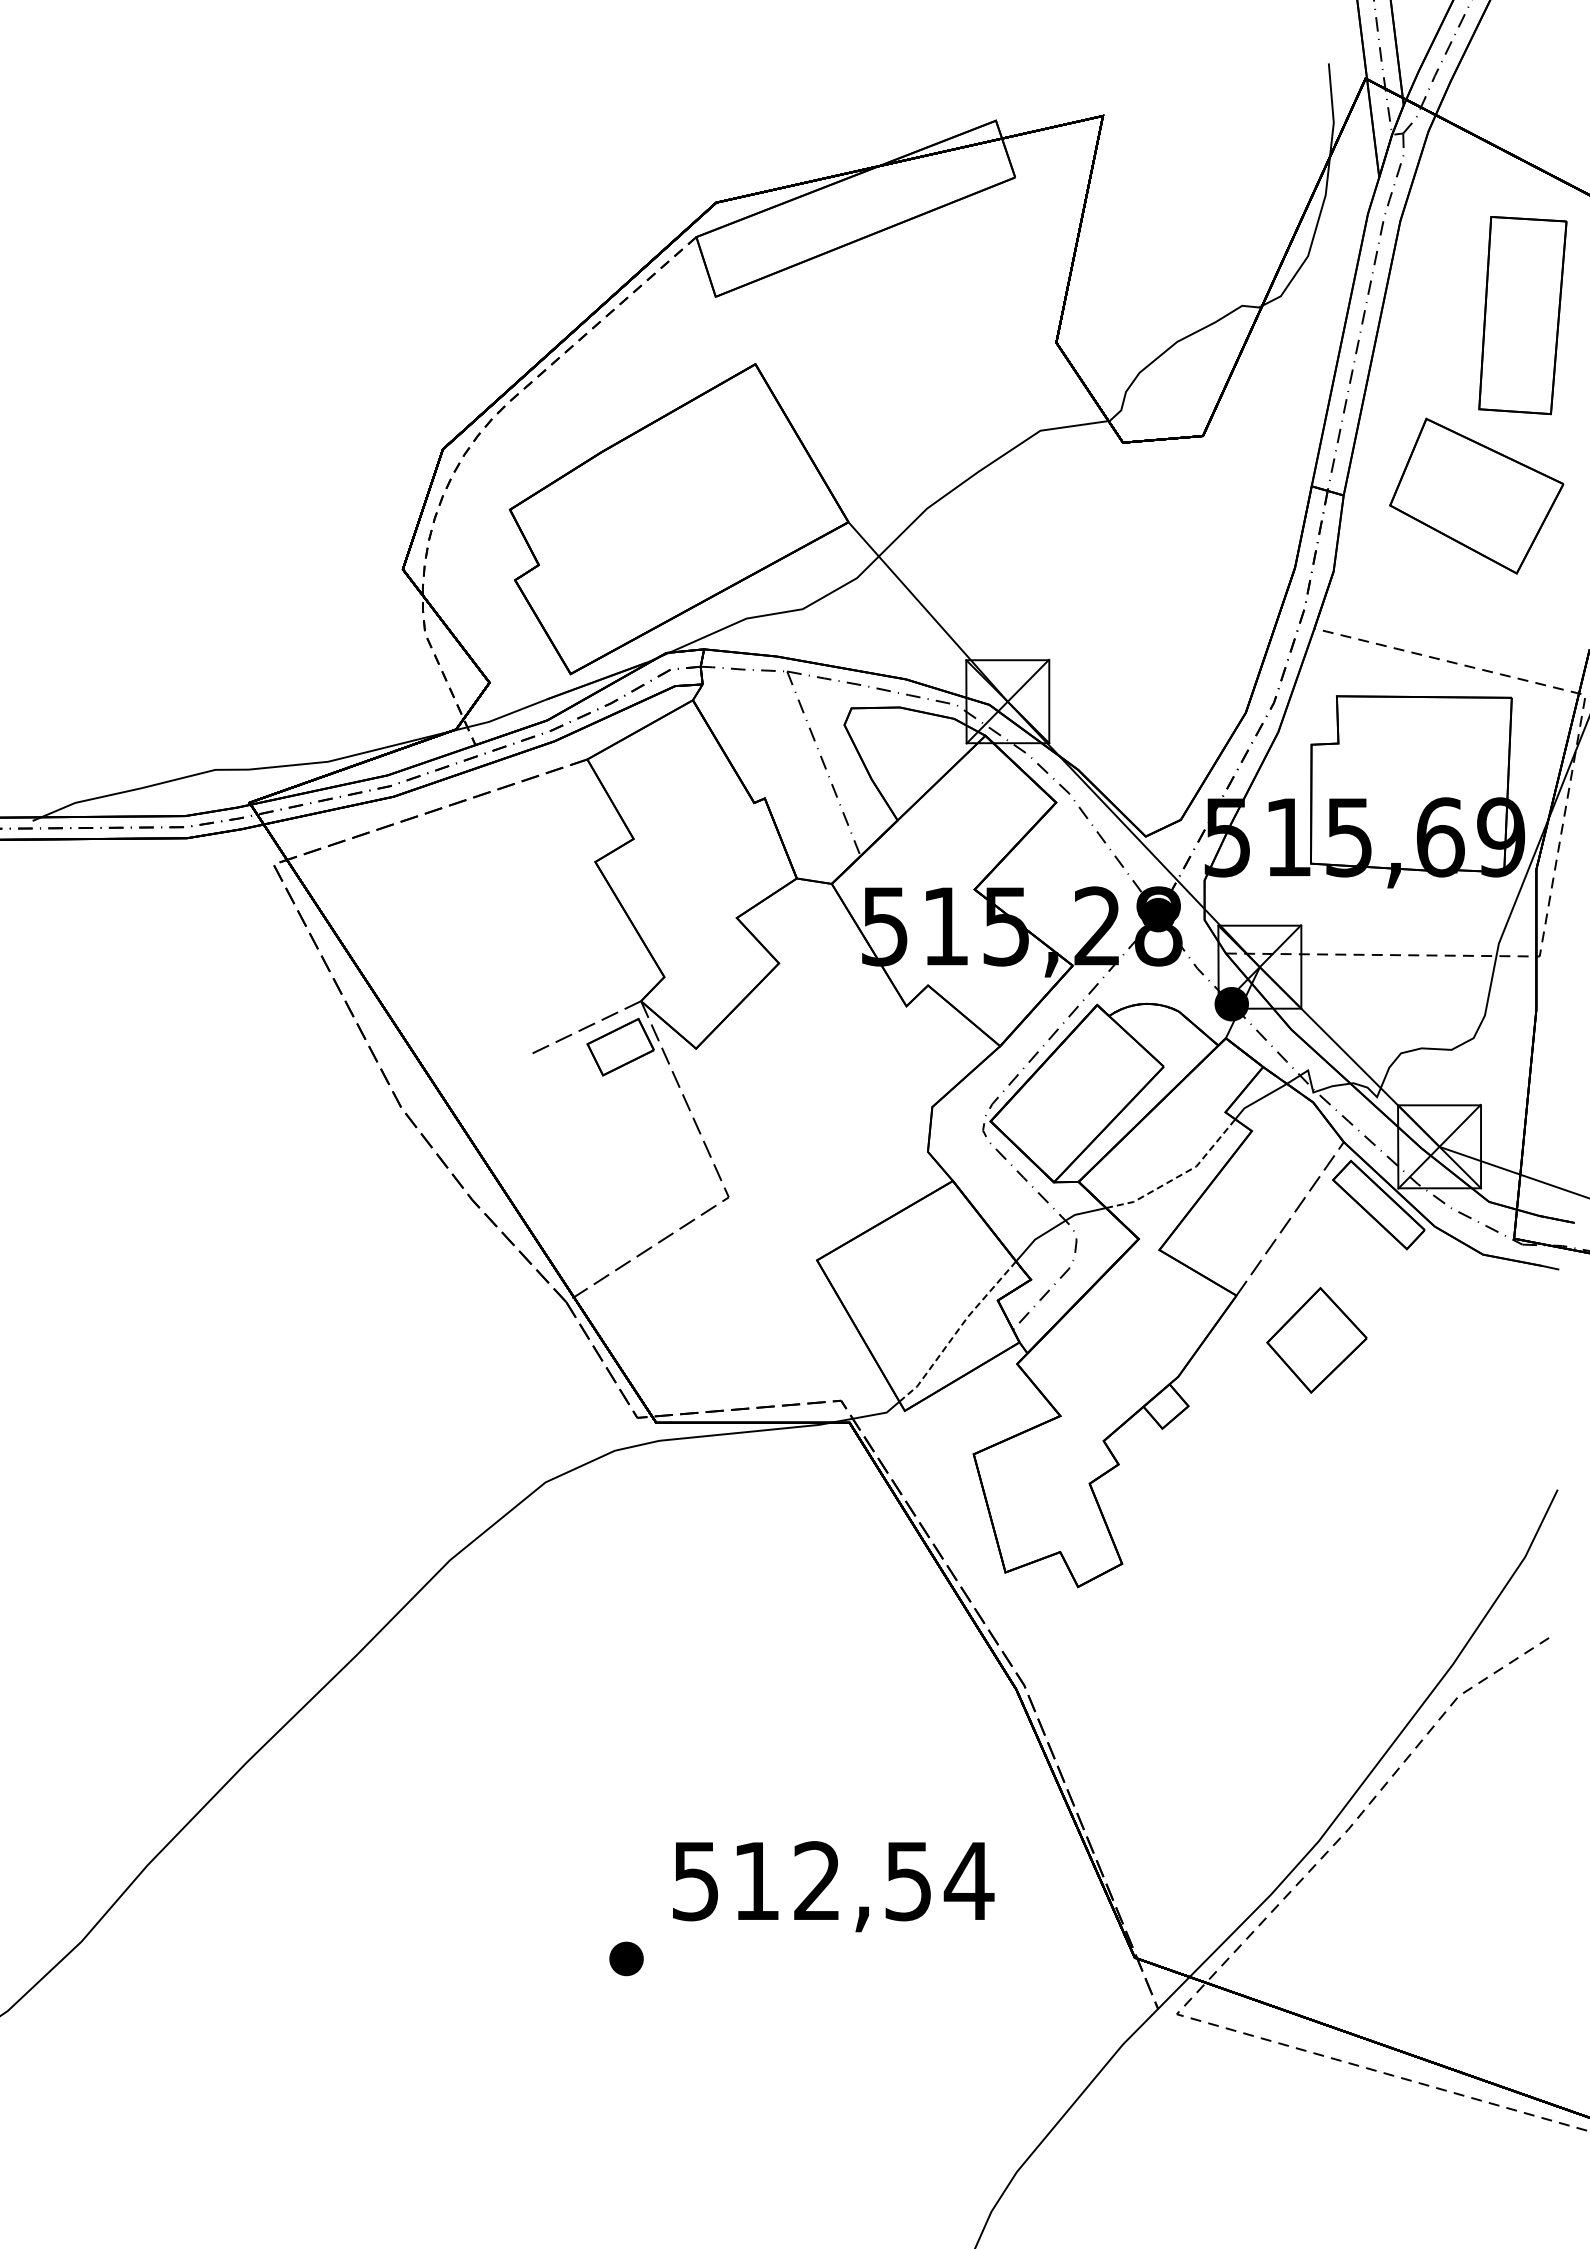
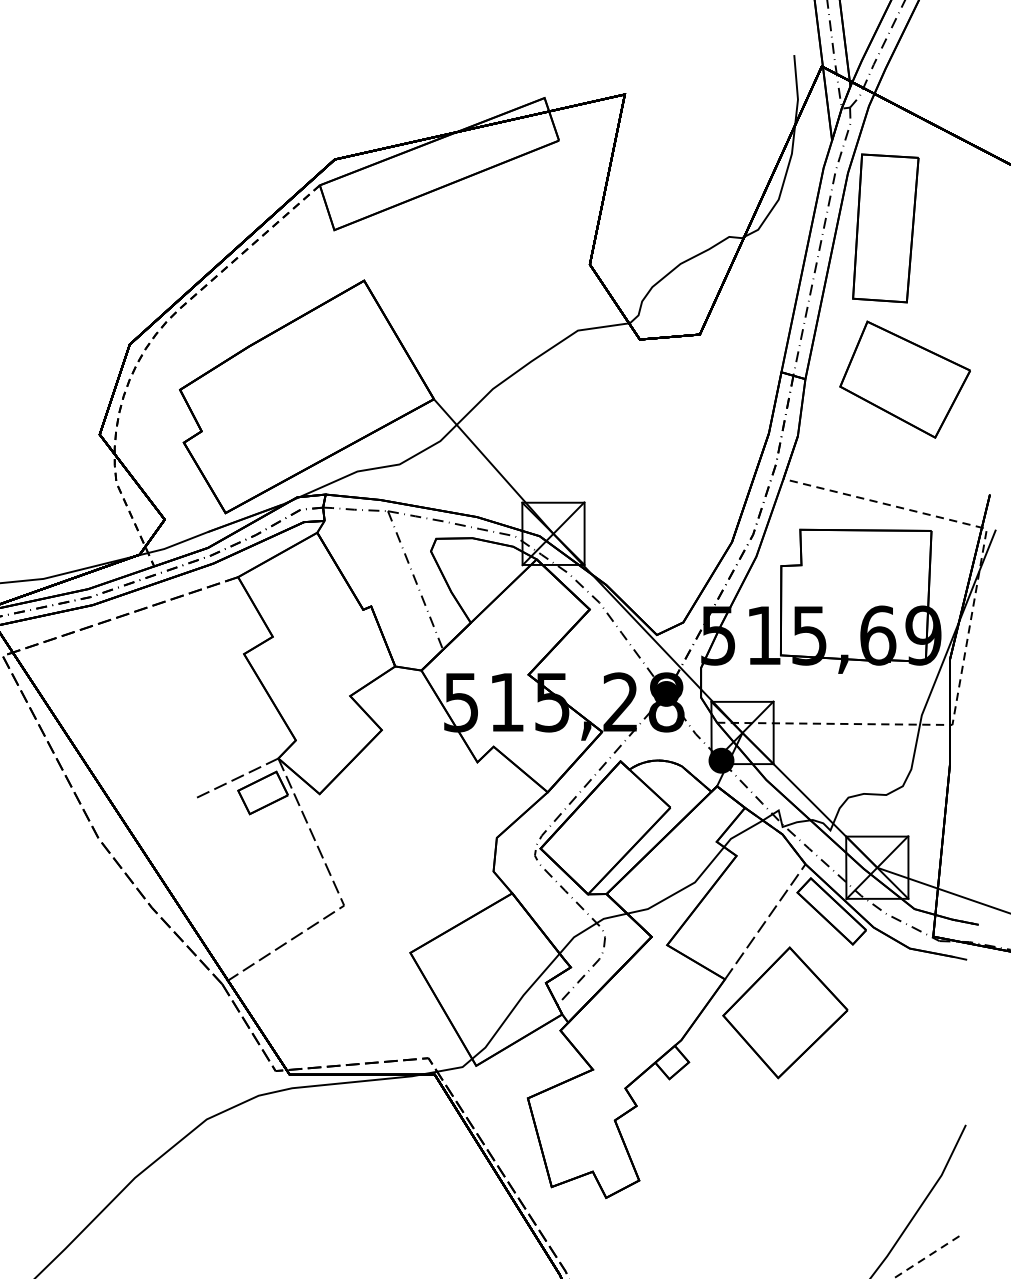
part: (1522, 315) -> (885, 228), moved
line: (1179, 1176) -> (682, 889), dashed -> solid
line: (957, 1331) -> (515, 1006), dashed -> solid
part: (1316, 1340) -> (785, 1013), size x1.67

